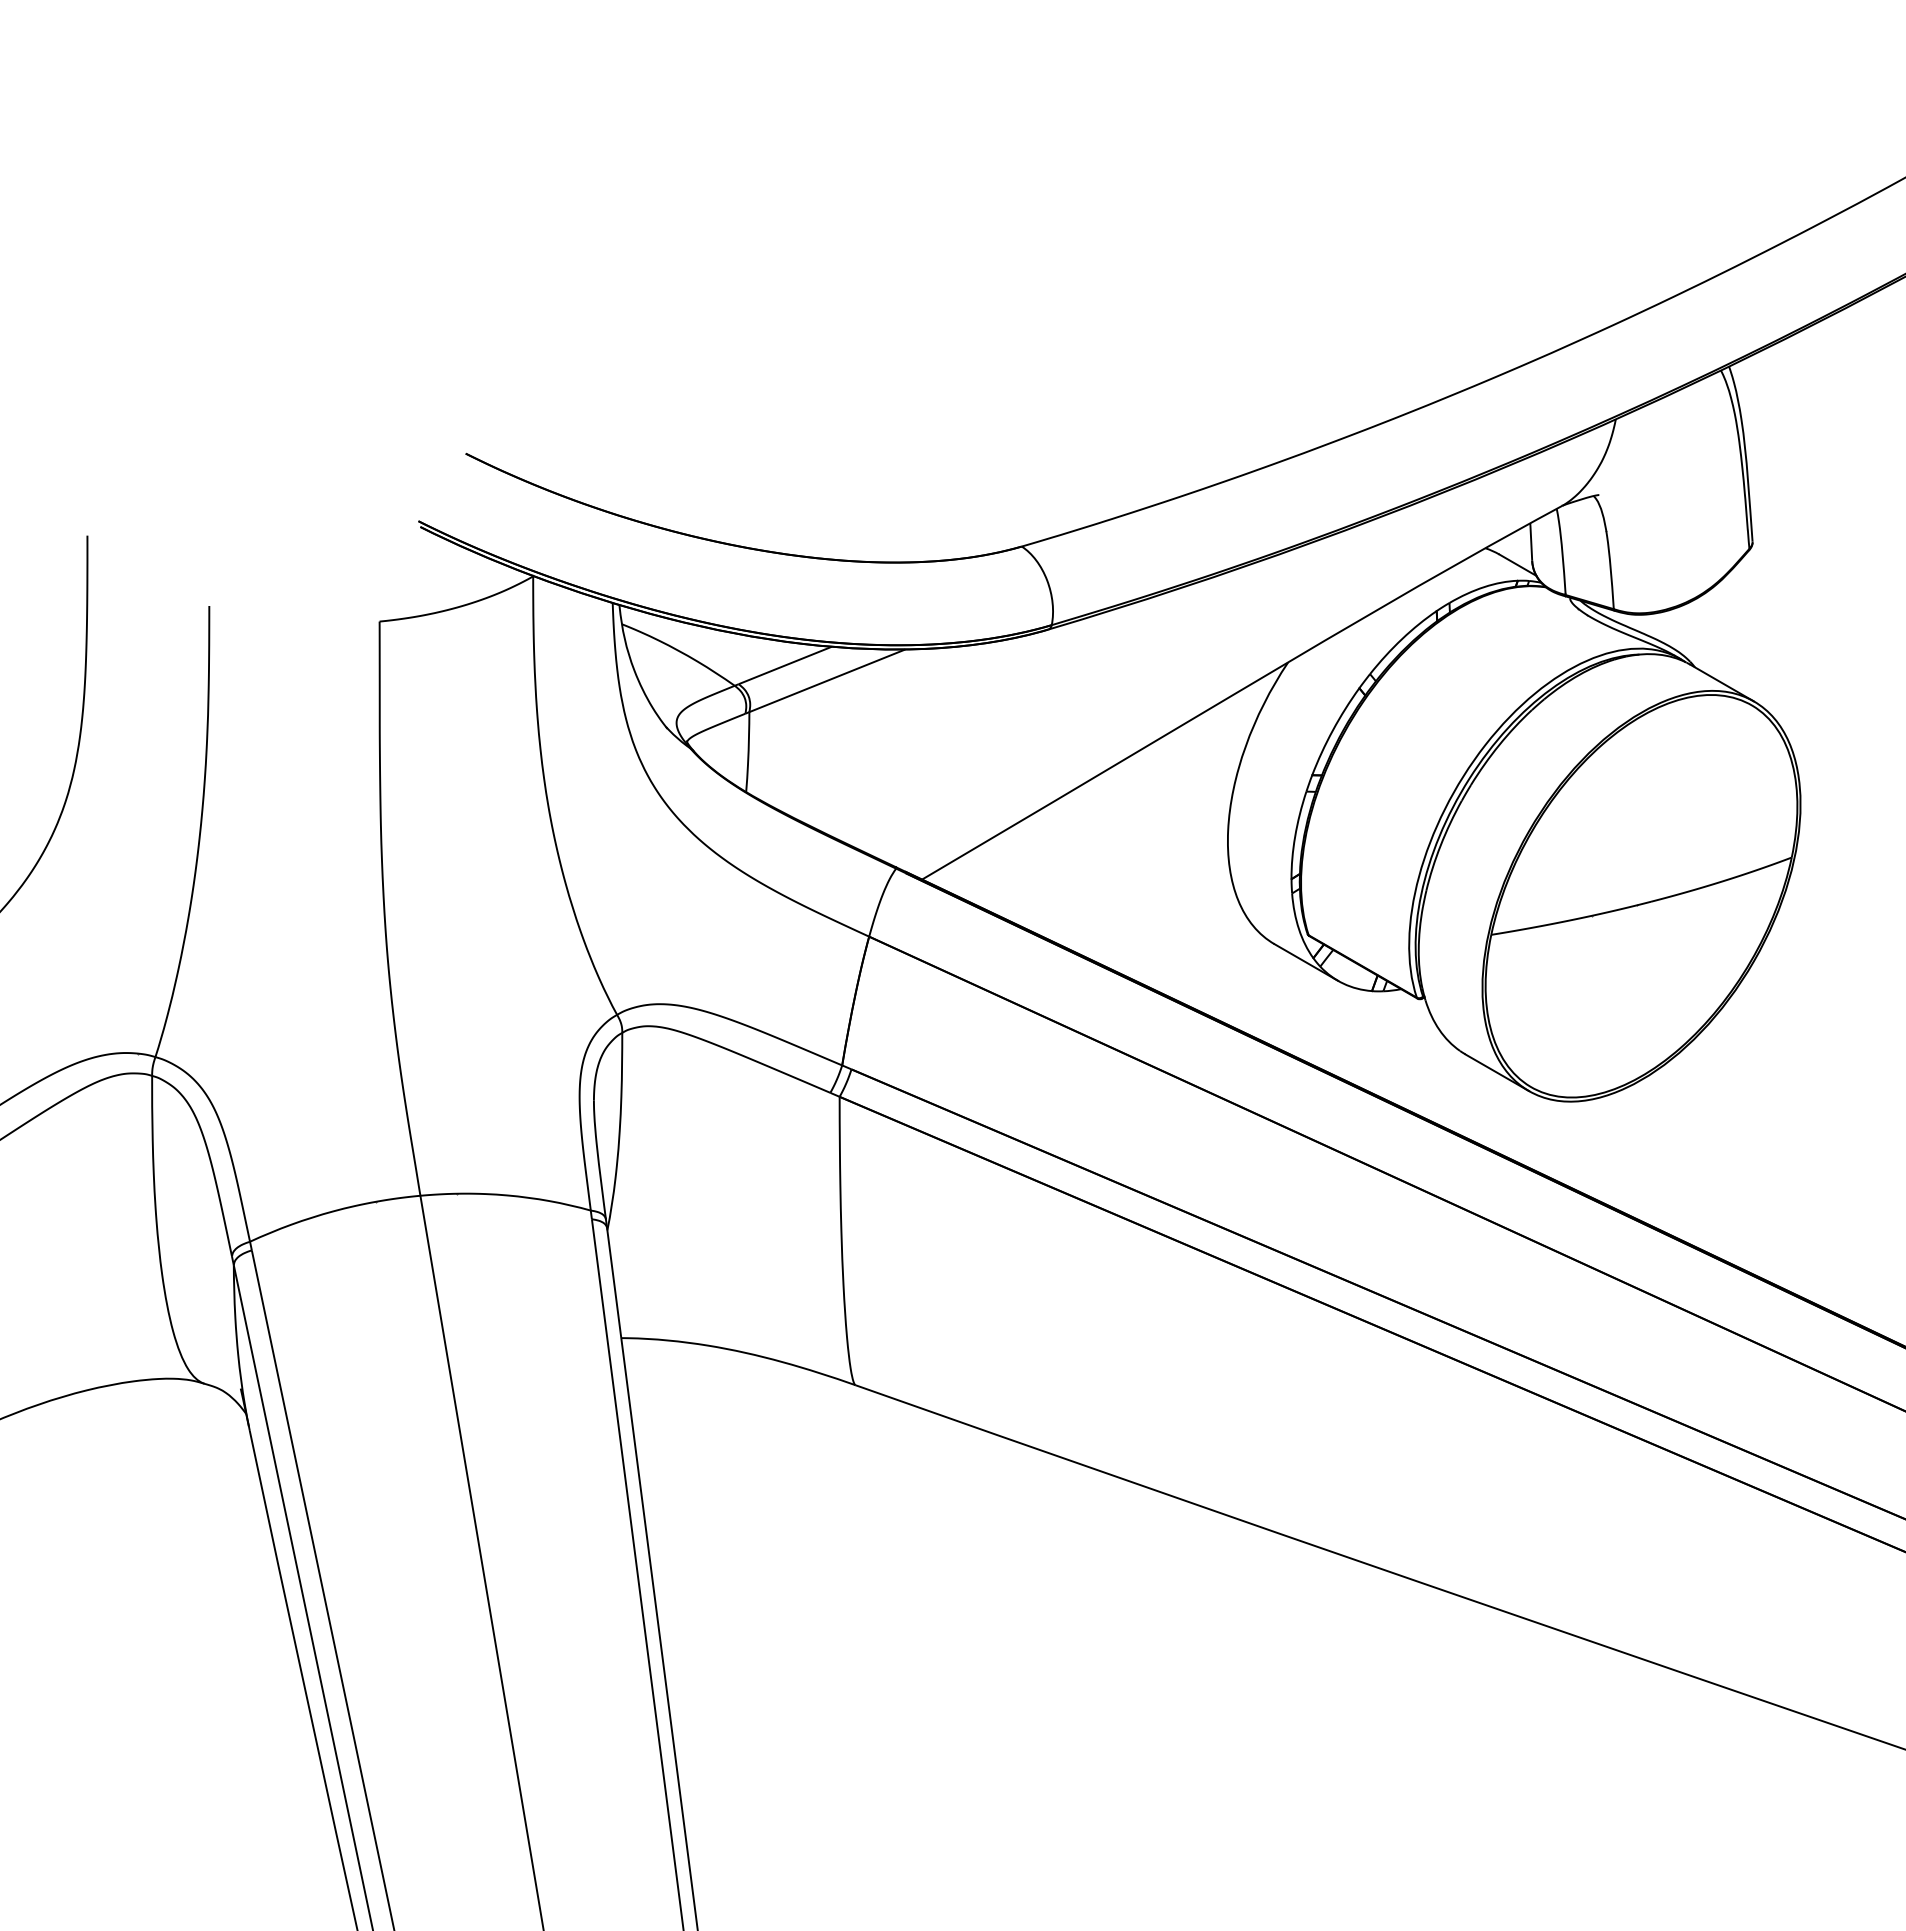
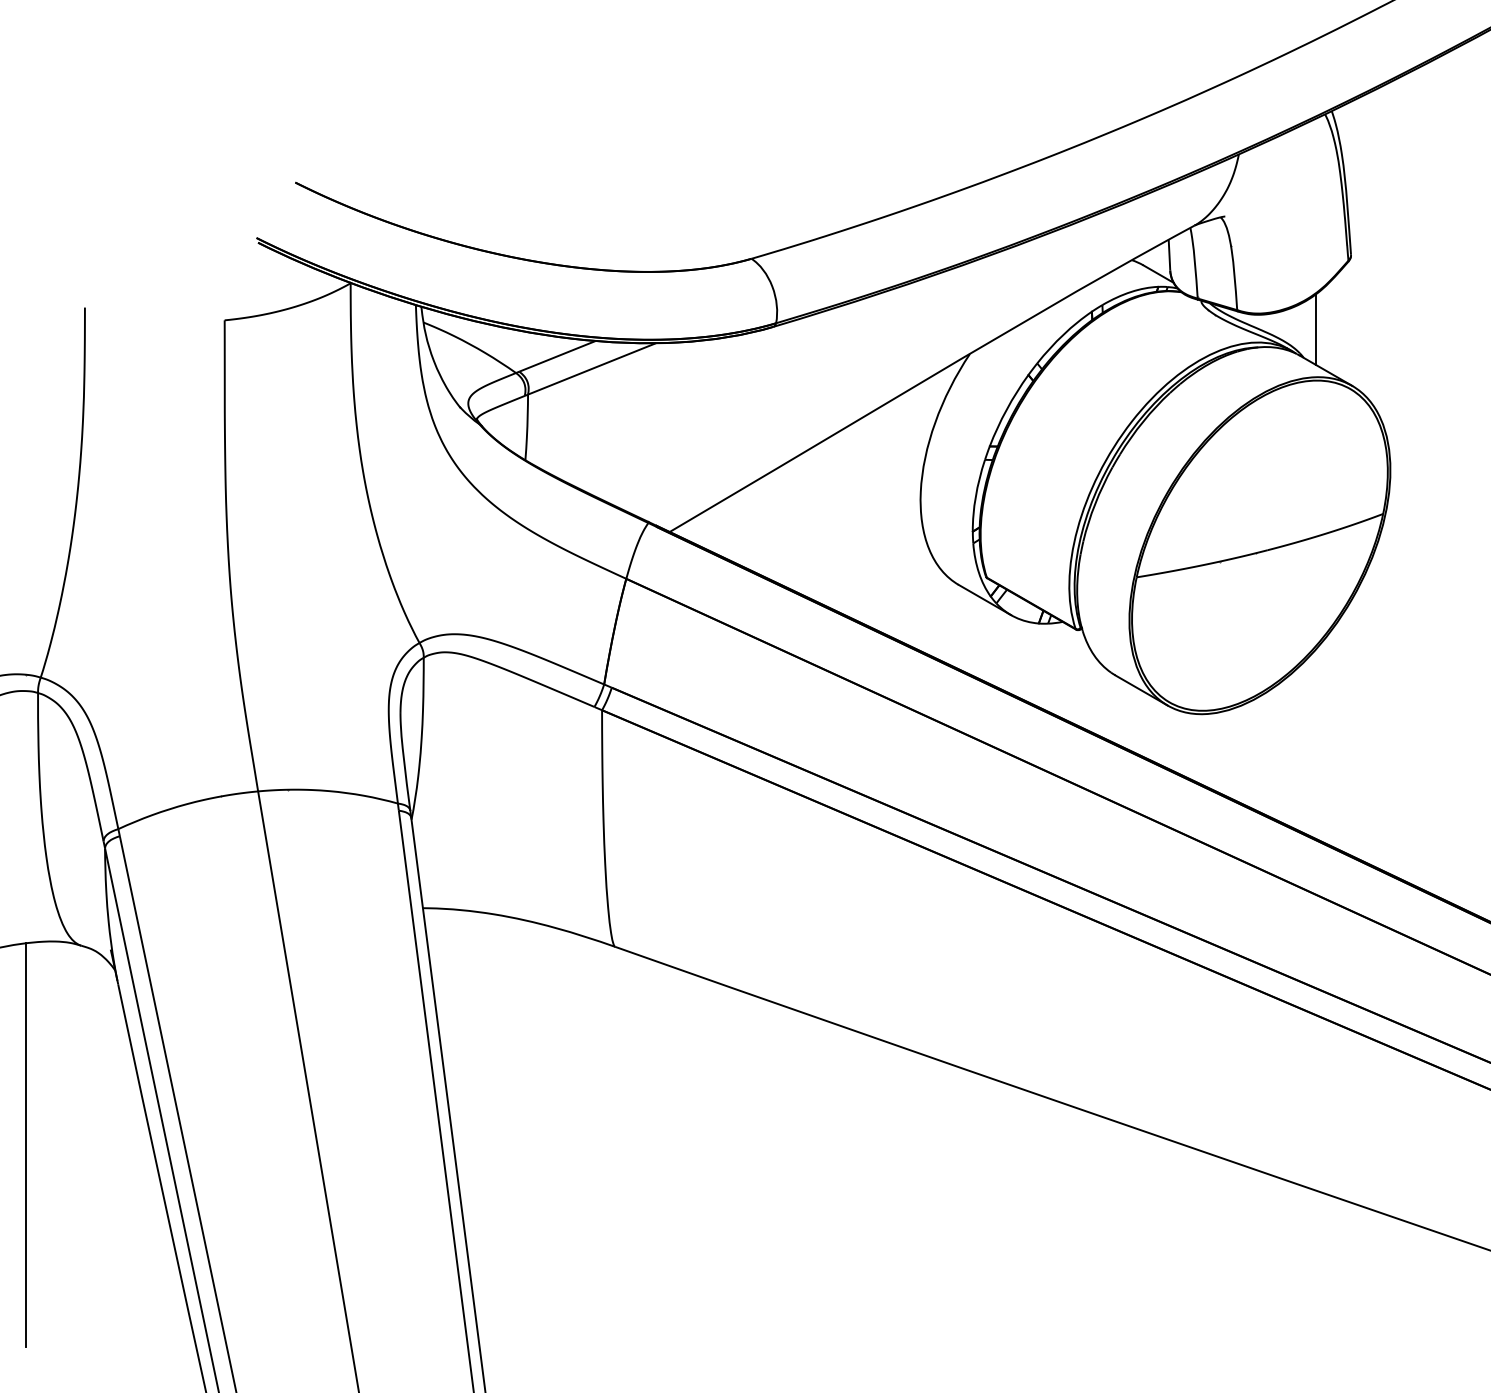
line: (1709, 632) -> (1315, 329), added
line: (138, 1626) -> (26, 1144), added

